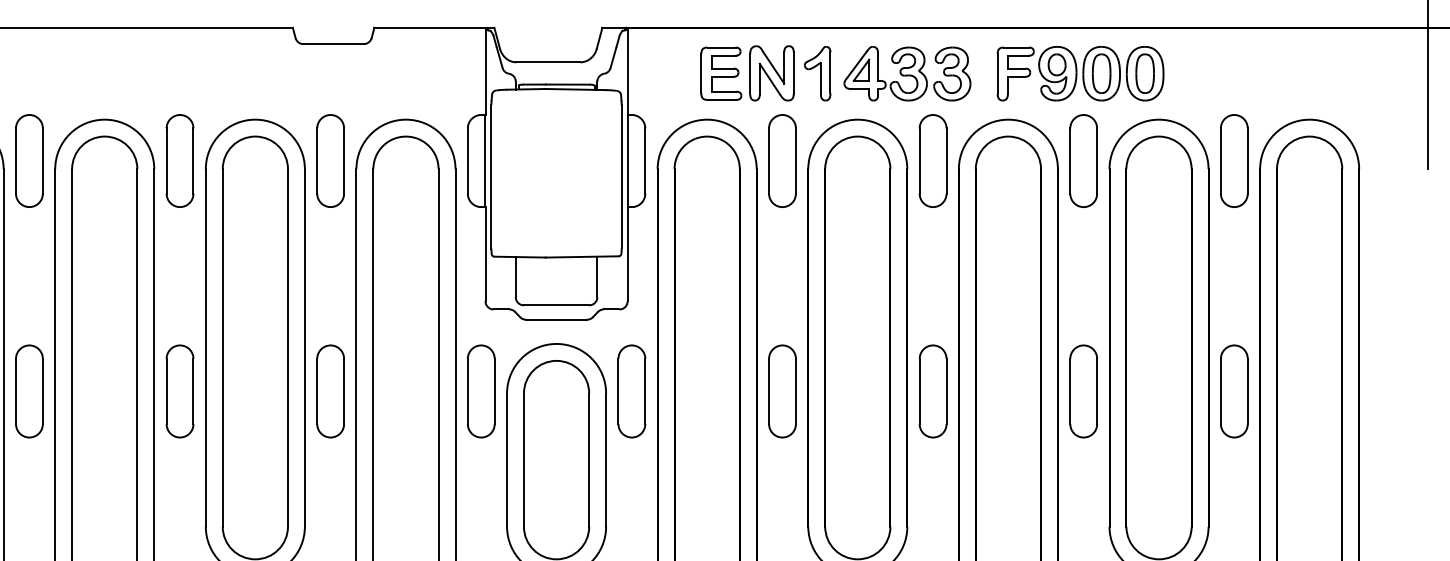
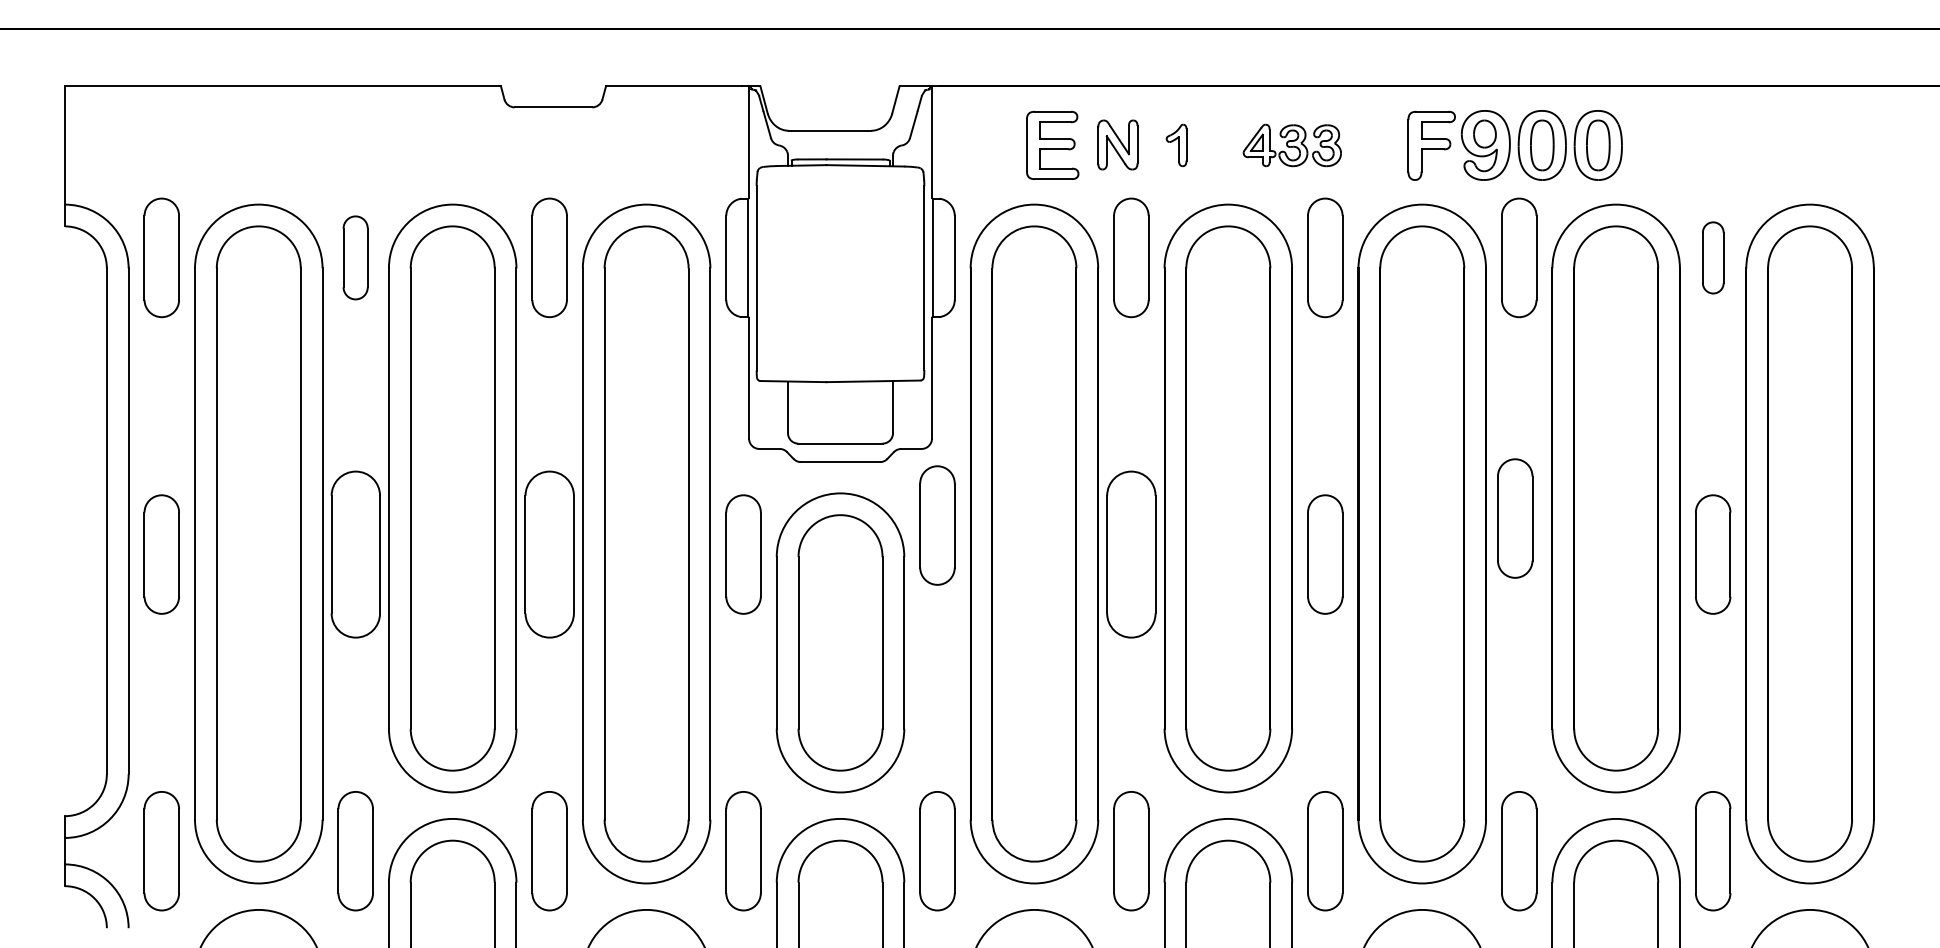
part: (771, 72) -> (1117, 144), size x0.7
part: (817, 73) -> (1176, 145), size x0.6
part: (907, 73) -> (1292, 145), size x0.6
part: (179, 160) -> (355, 257), size x0.7
part: (1234, 160) -> (1713, 257), size x0.6
part: (179, 391) -> (355, 554), size x1.4
part: (330, 391) -> (549, 554), size x1.4
part: (631, 391) -> (937, 525), moved
part: (782, 391) -> (1131, 554), size x1.4
part: (1083, 391) -> (1515, 518), moved

